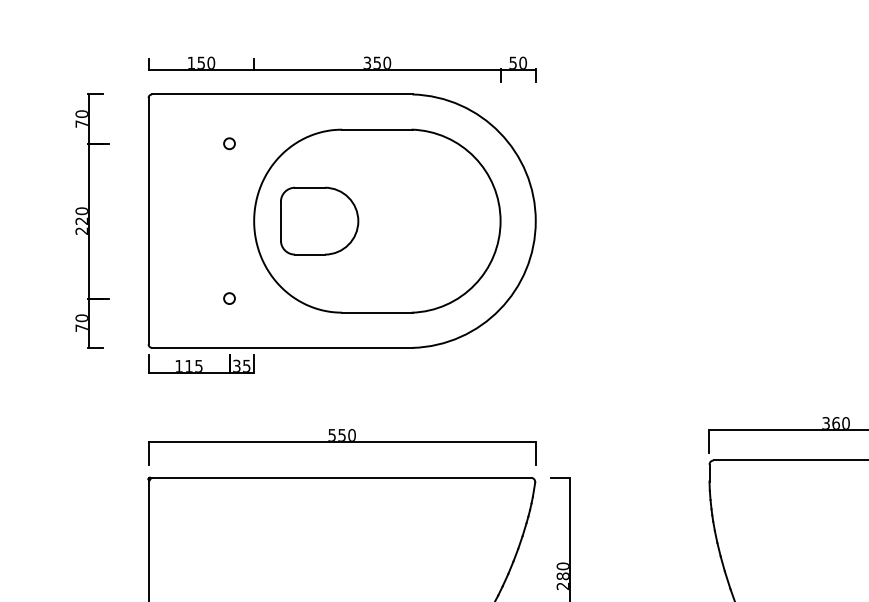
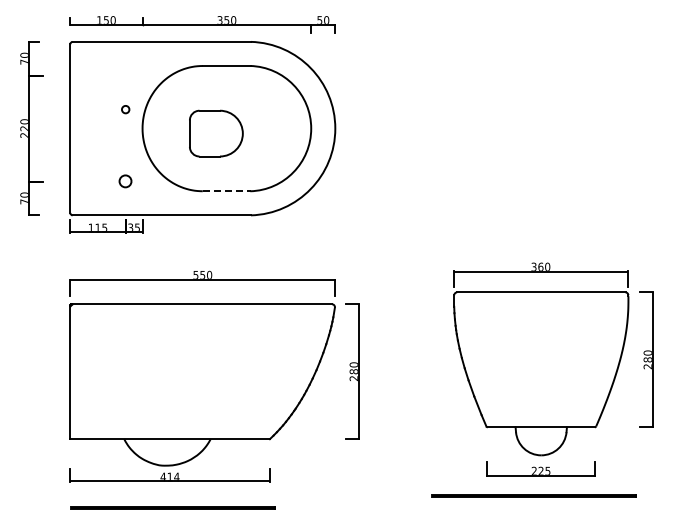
circle: (229, 143) -> (125, 109), moved
part: (319, 220) -> (216, 133), moved
circle: (229, 298) -> (125, 181), size x1.6
line: (378, 313) -> (227, 191), solid -> dashed

